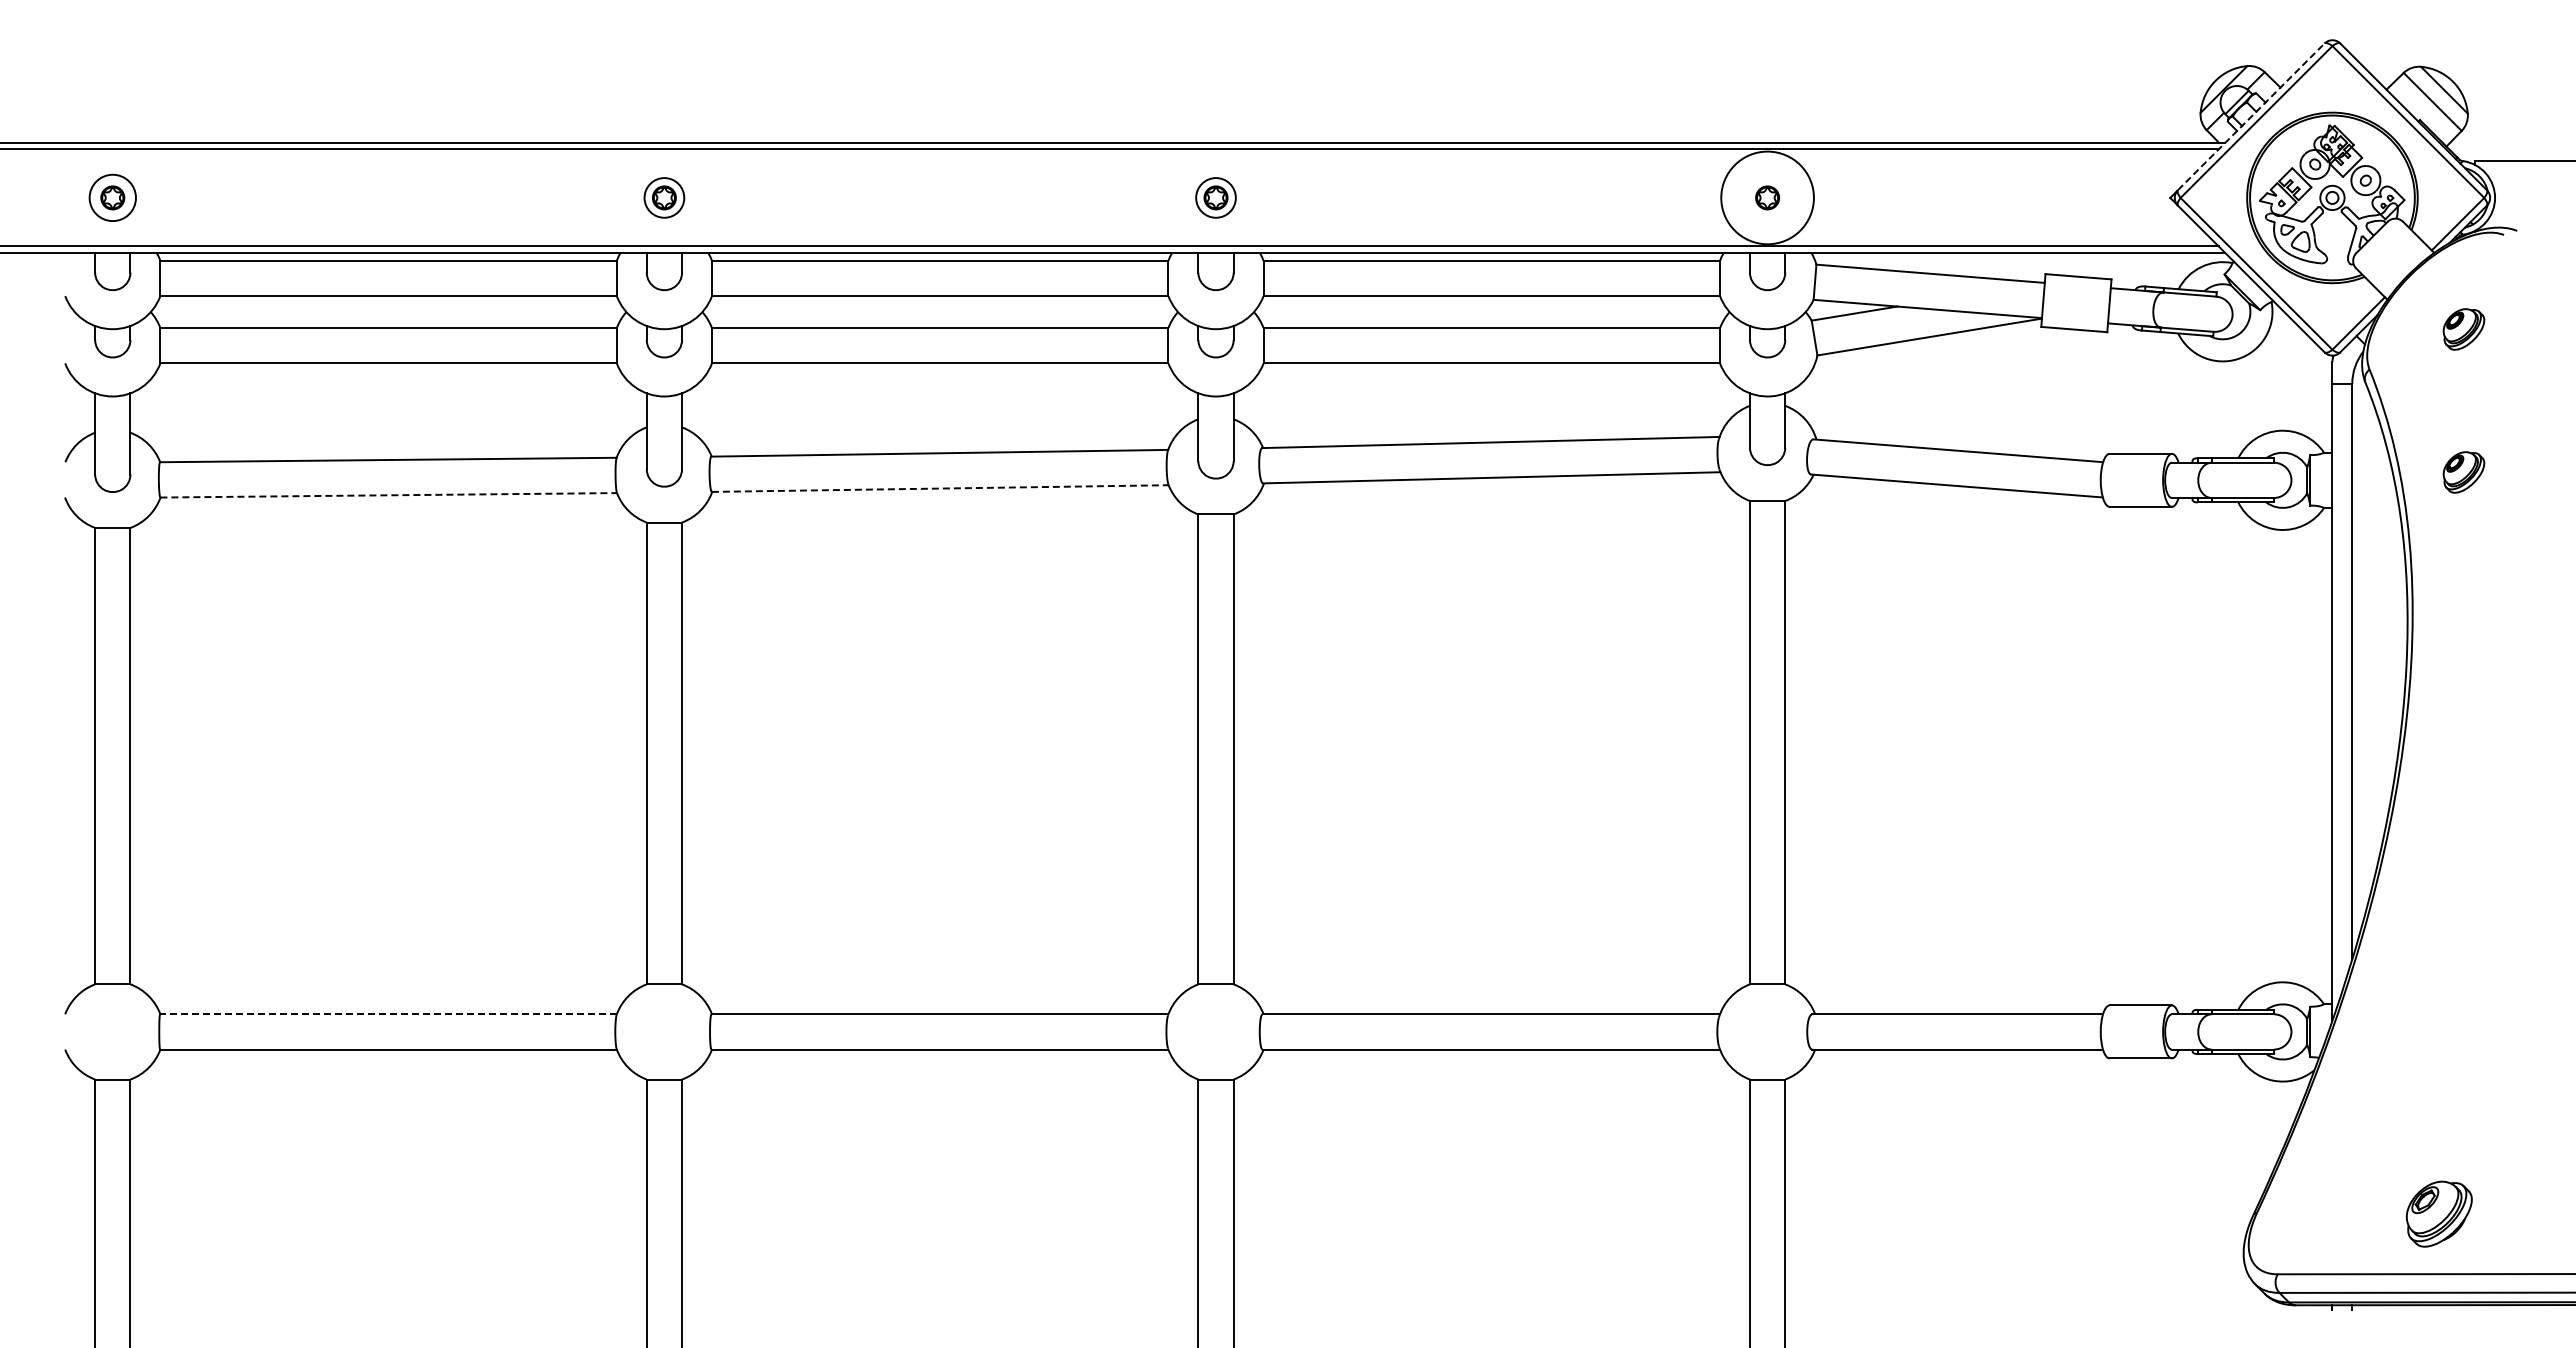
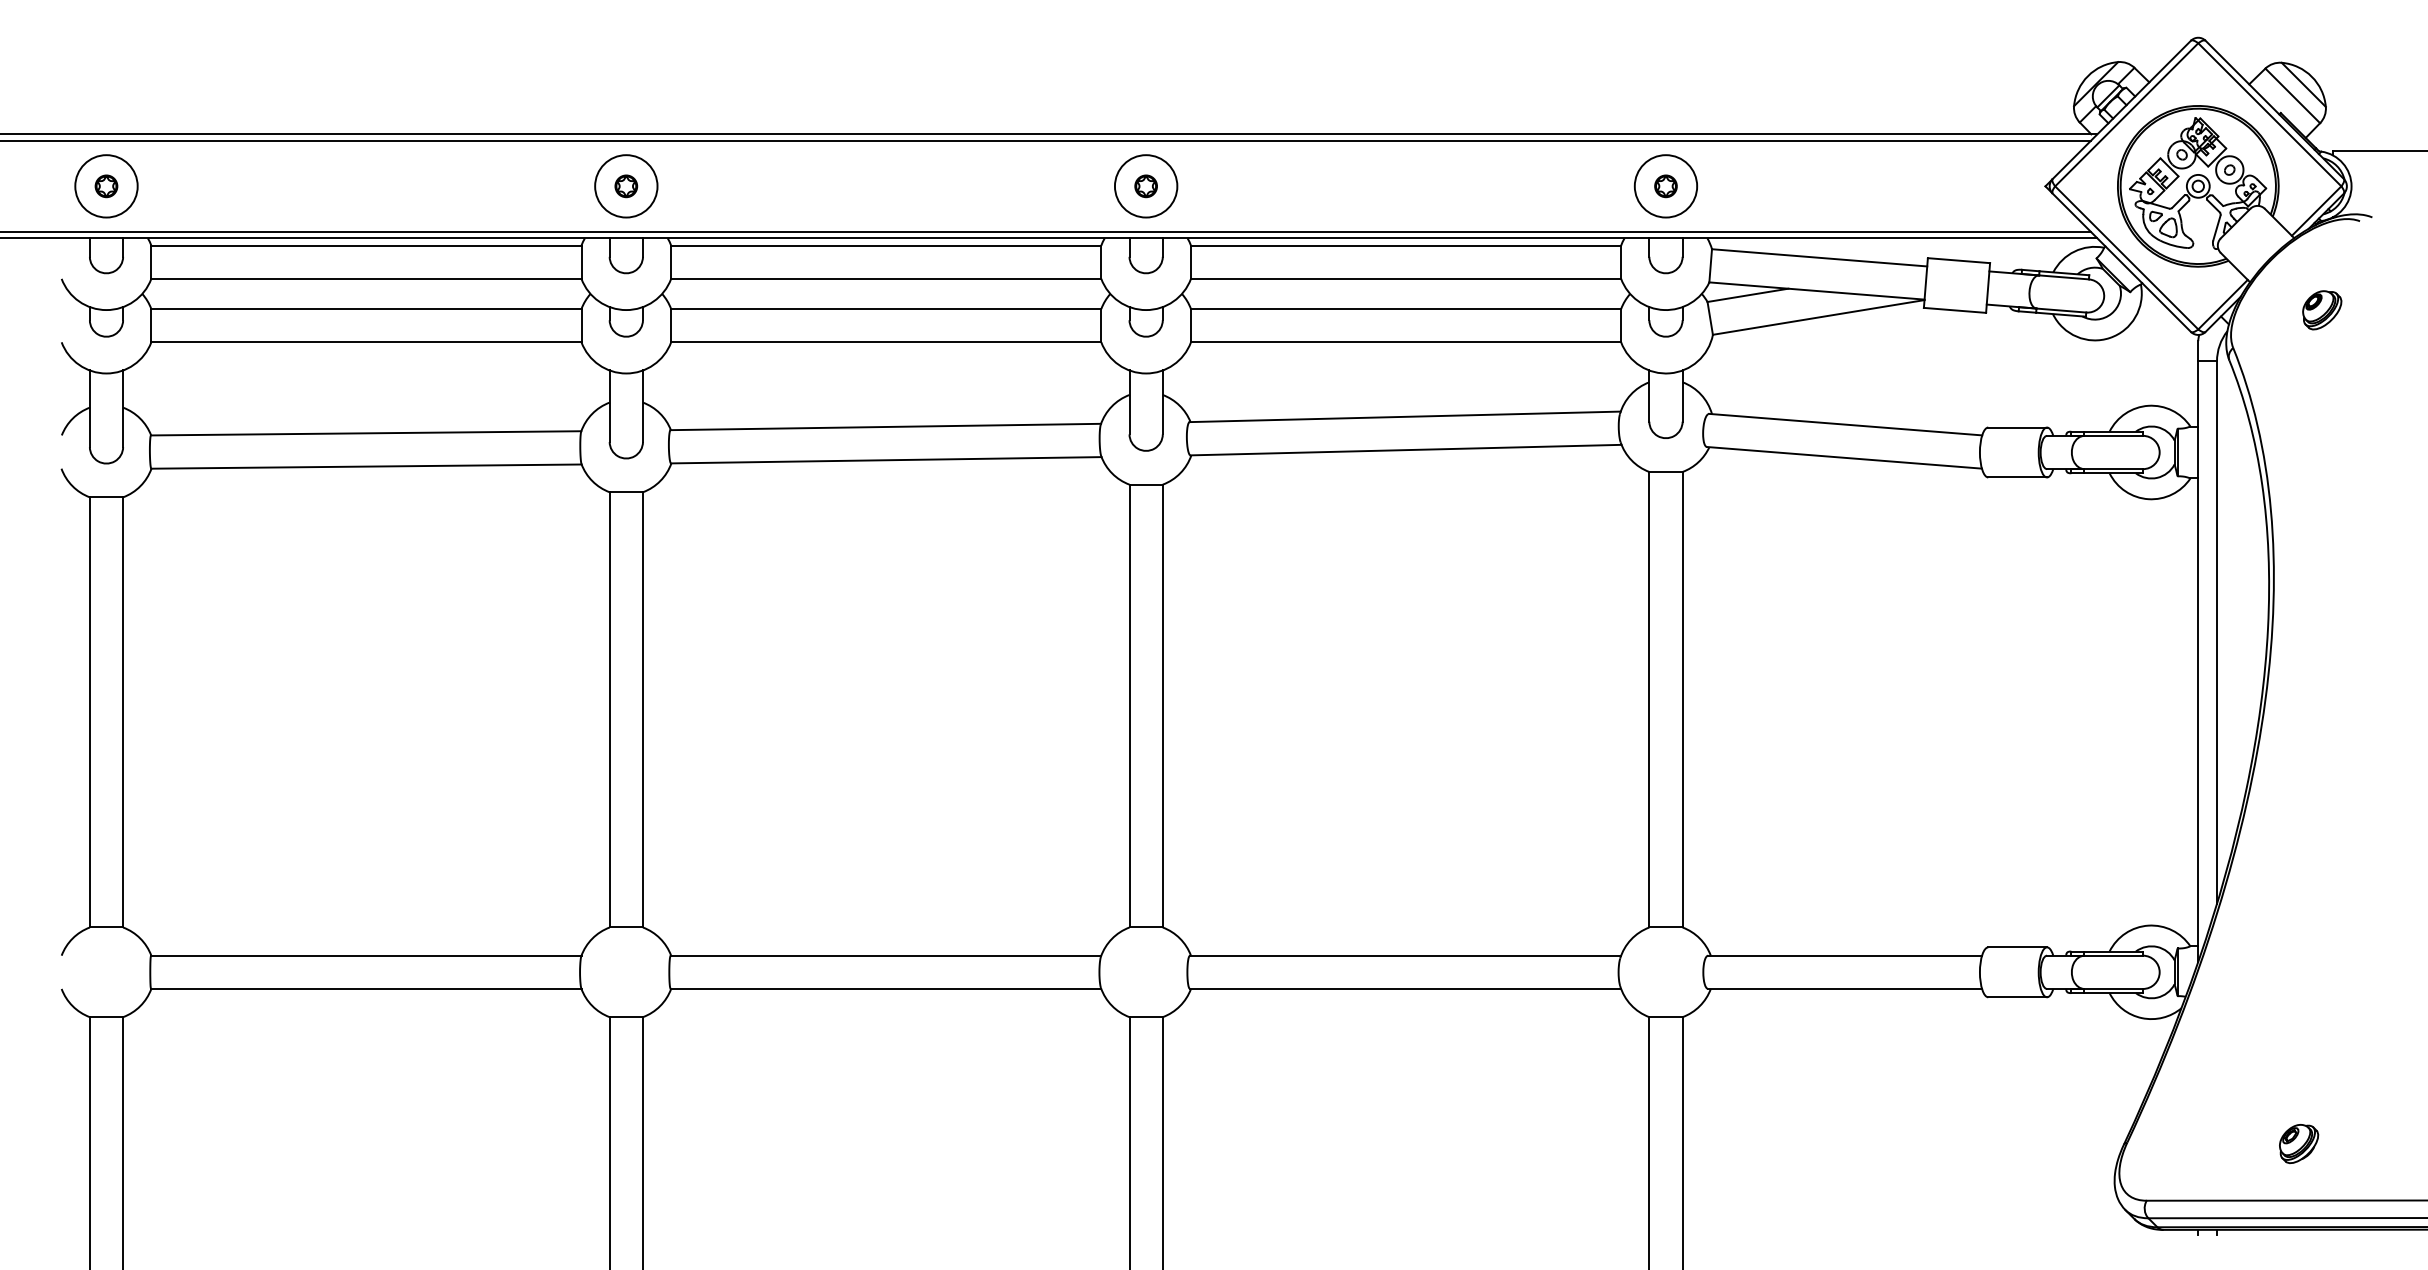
line: (2251, 116) -> (2122, 109), dashed -> solid
circle: (112, 197) -> (106, 185), size x1.43
circle: (664, 197) -> (626, 185), size x1.67
circle: (1215, 197) -> (1145, 185), size x1.67
circle: (1767, 197) -> (1665, 185), size x0.71
part: (2463, 472) -> (2321, 445), removed
line: (940, 488) -> (886, 460), dashed -> solid
line: (389, 495) -> (367, 466), dashed -> solid
line: (388, 1014) -> (366, 955), dashed -> solid
part: (2439, 1213) -> (2299, 1143), size x0.62

